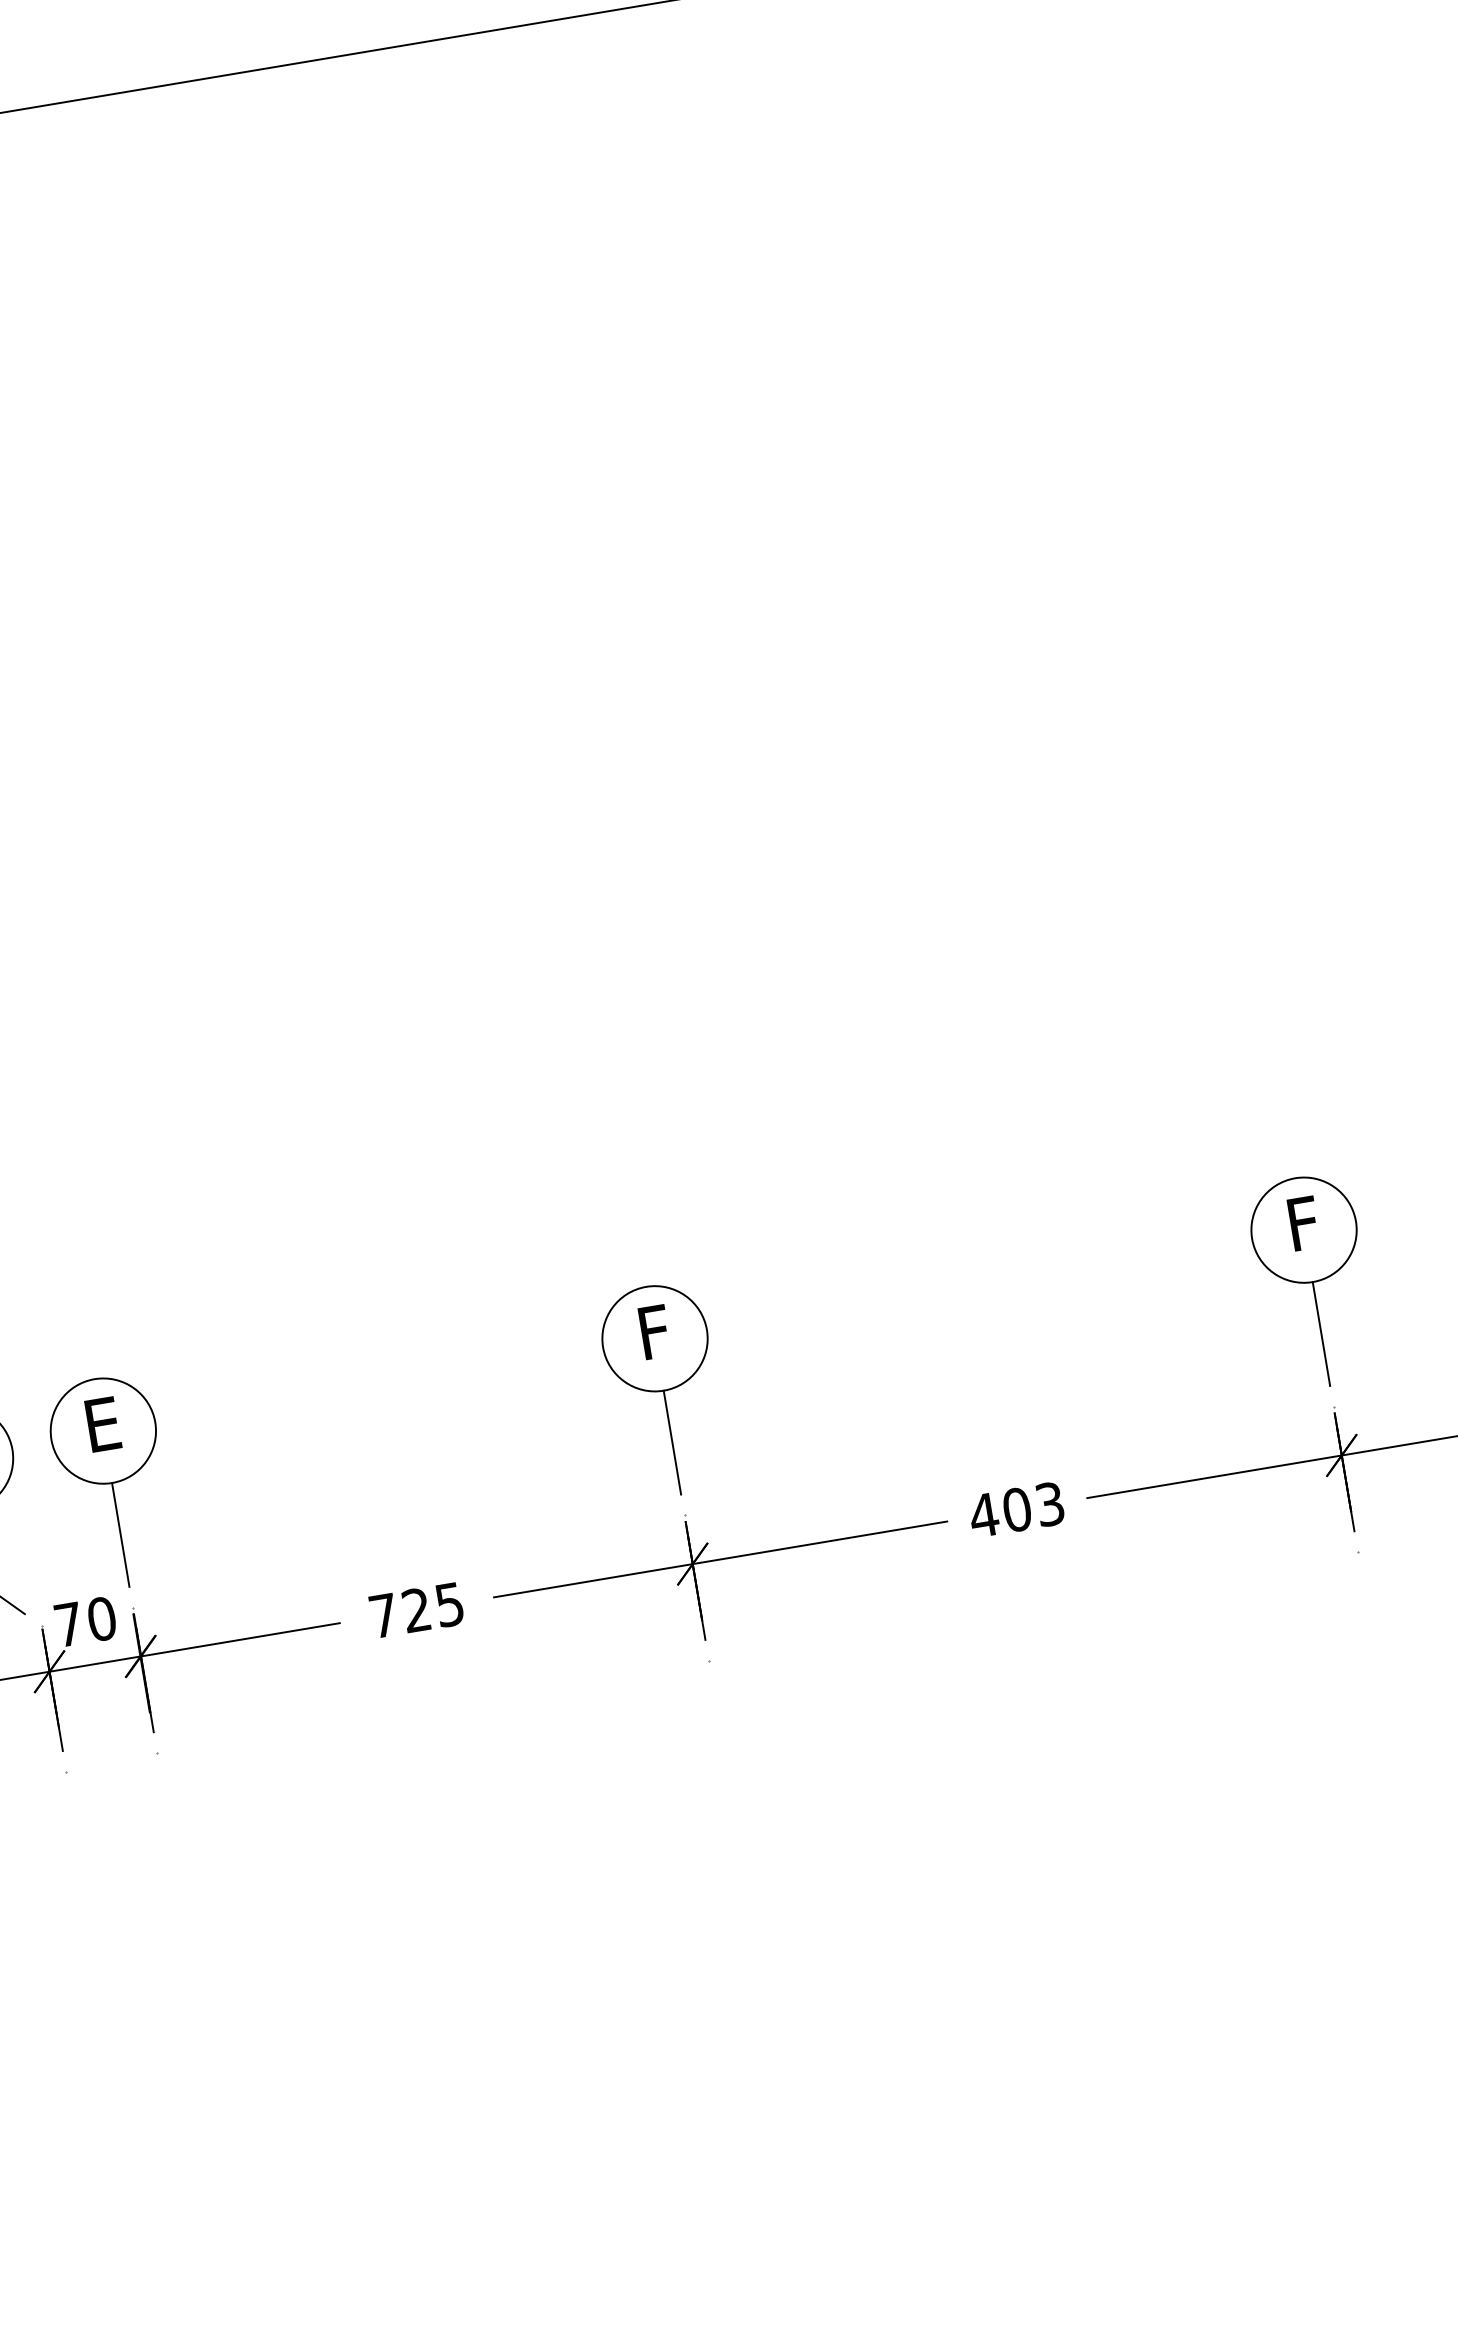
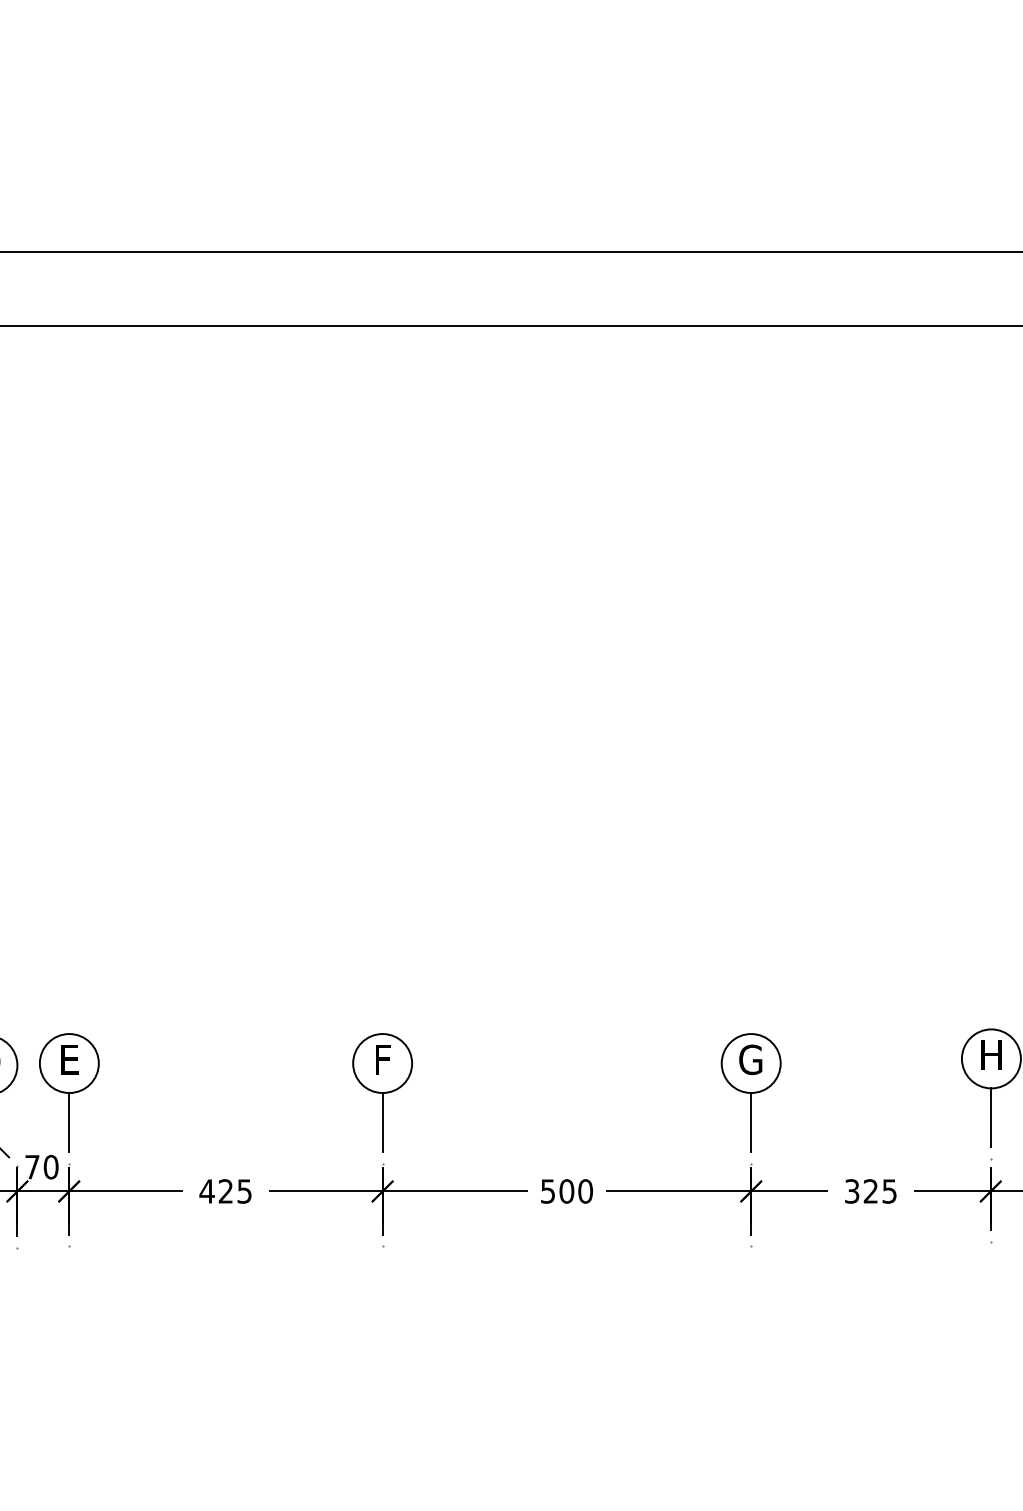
text: (1301, 1223) -> (750, 1059), F -> G
text: (1016, 1509) -> (566, 1191), 403 -> 500
text: (382, 1616) -> (206, 1191), 725 -> 425

